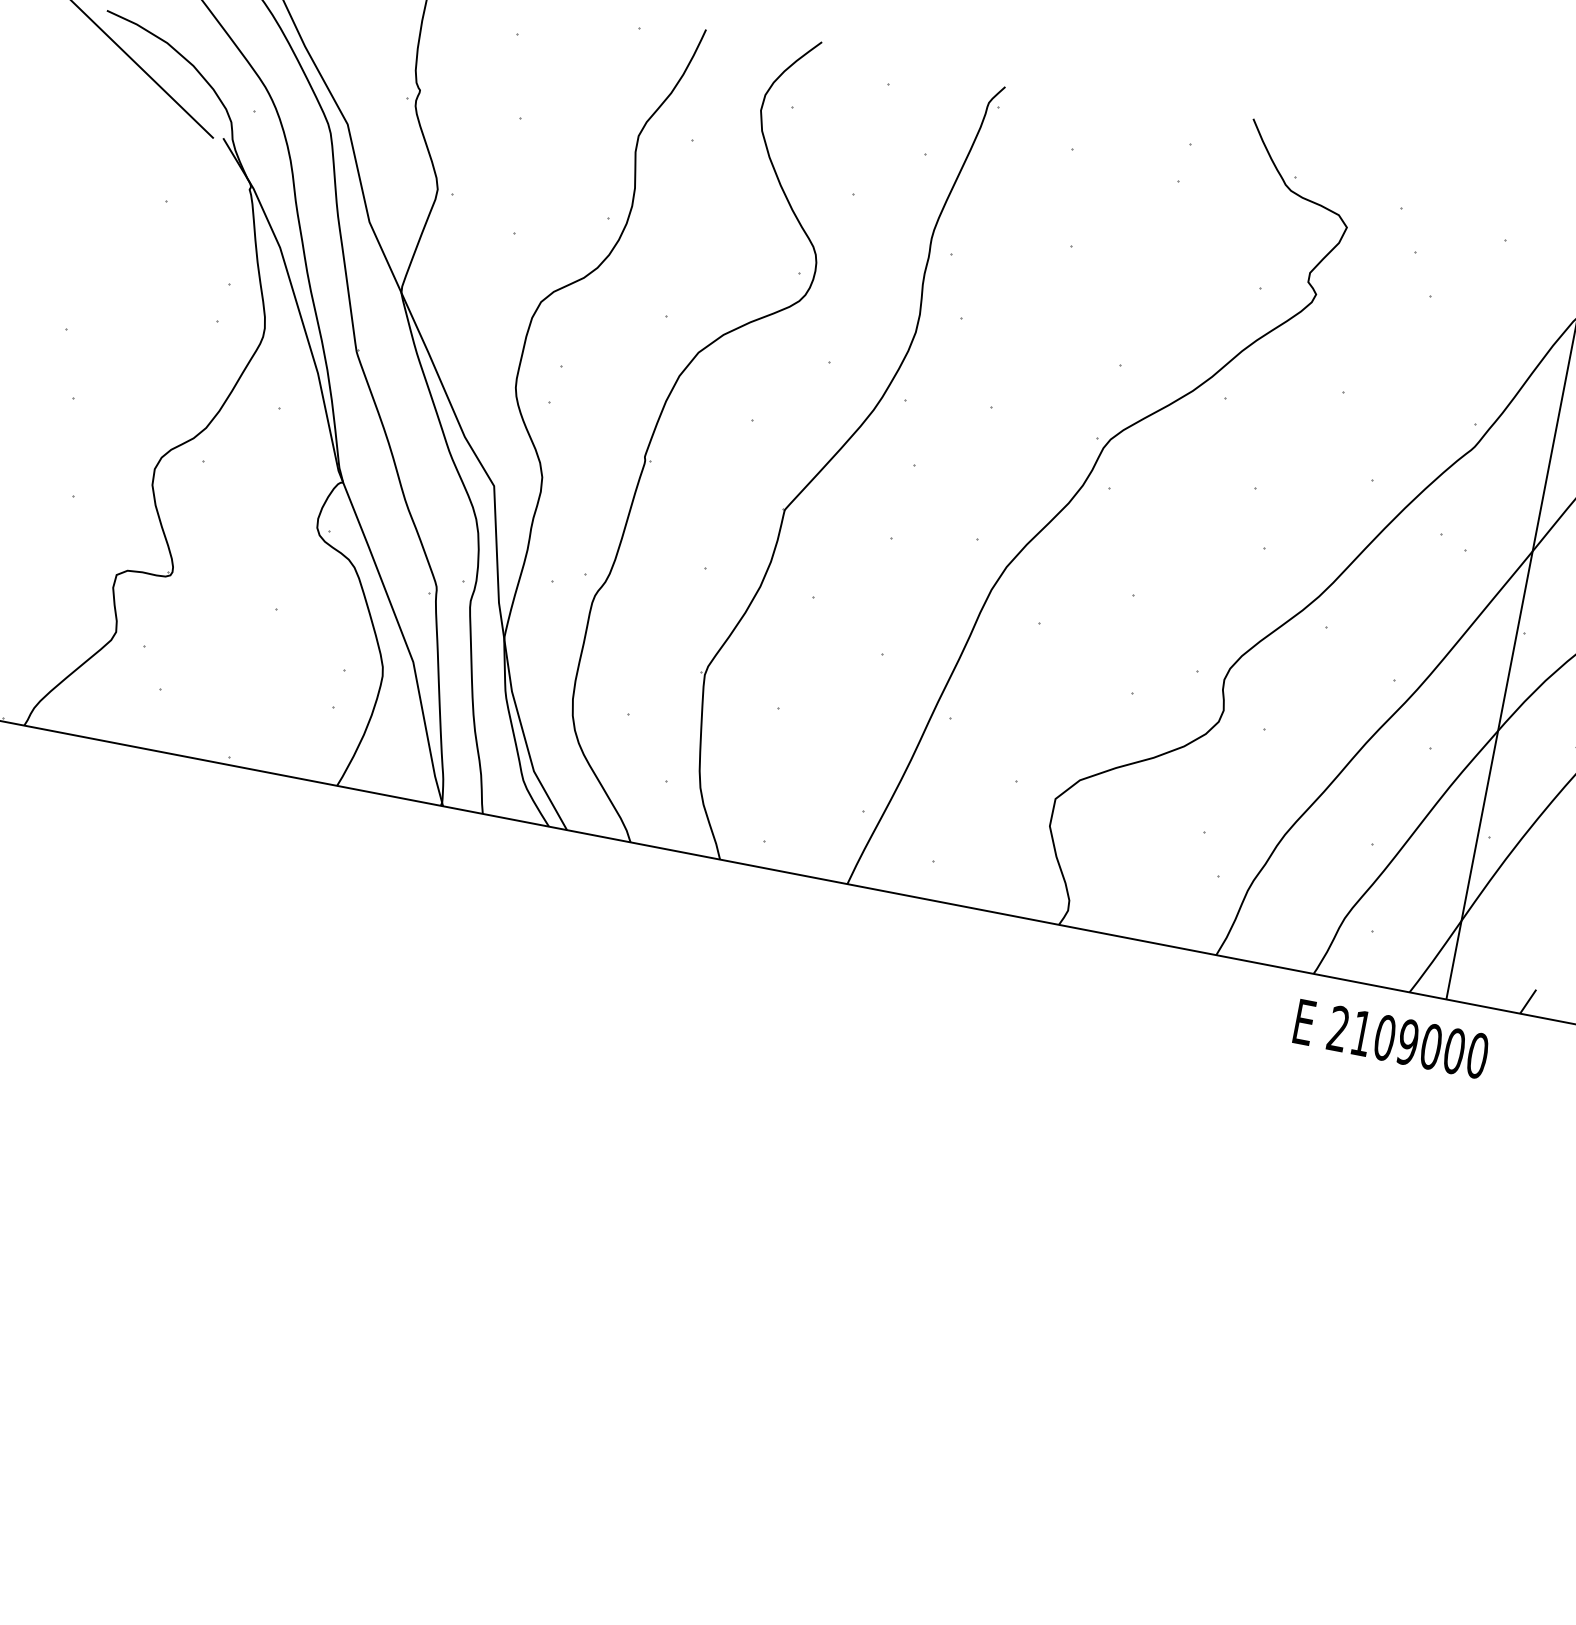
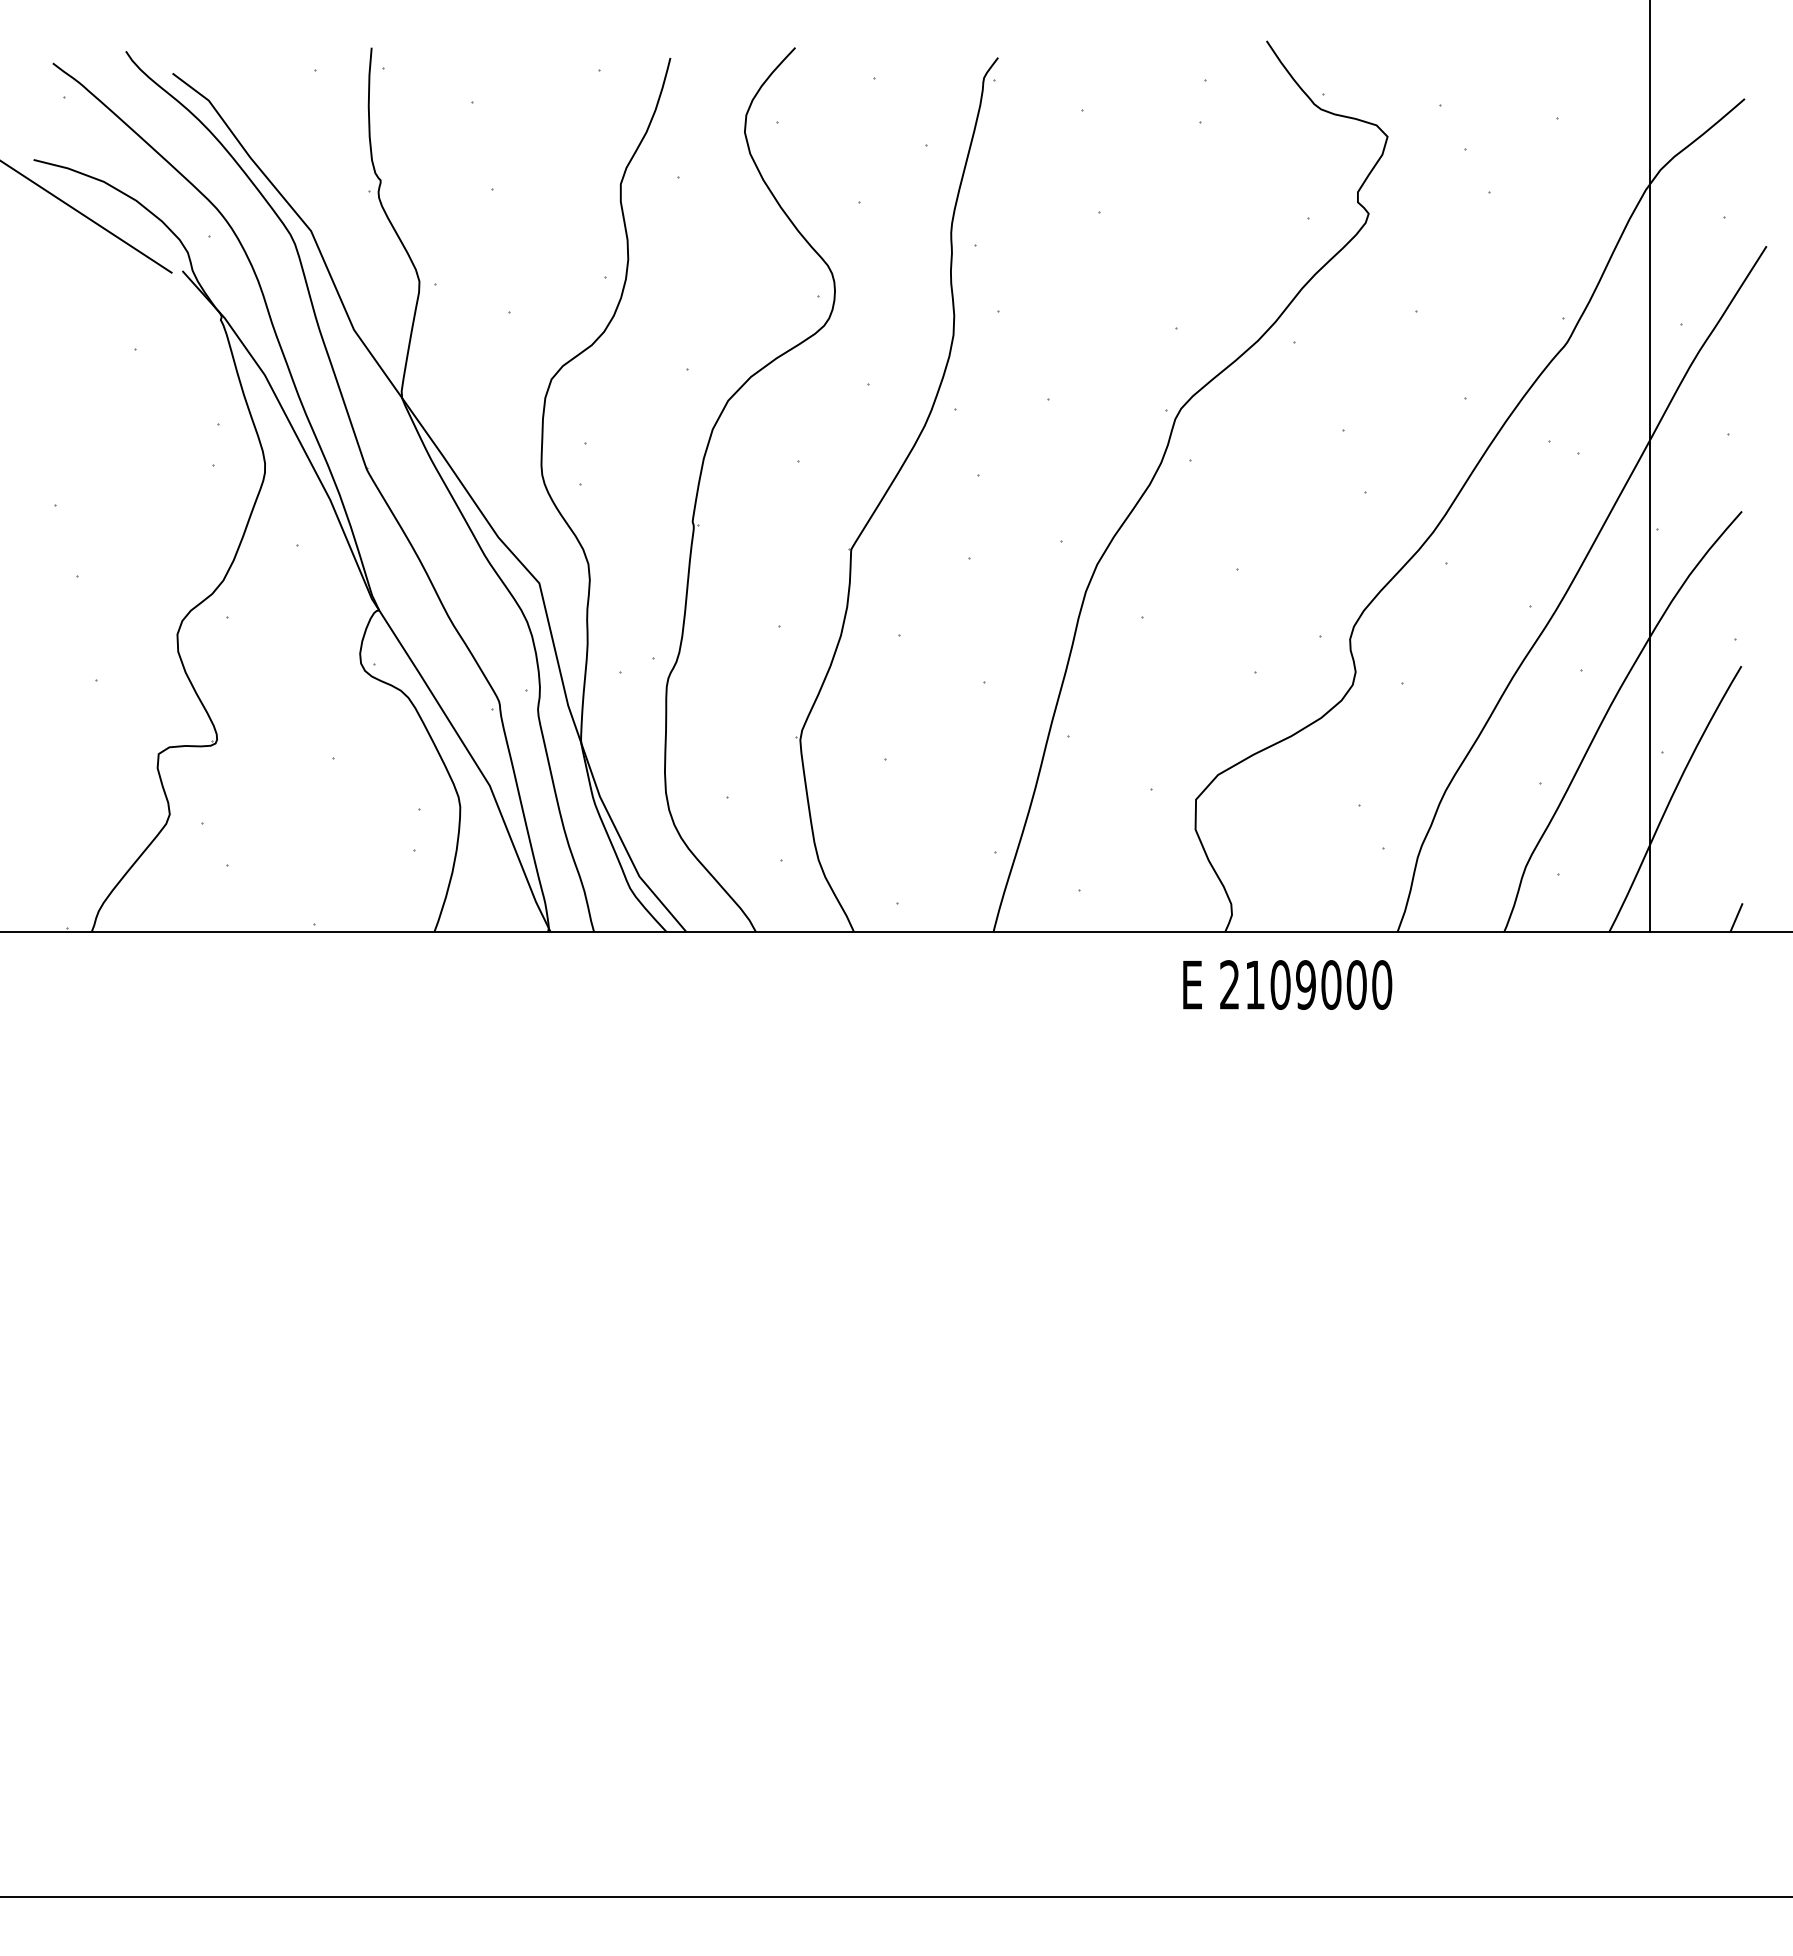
text: (1391, 1038) -> (1287, 984), moved

